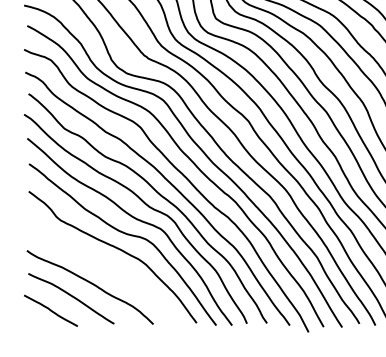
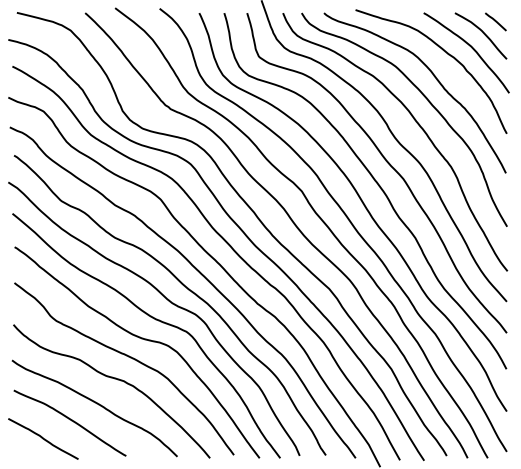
curve: (105, 265) -> (114, 379), added

